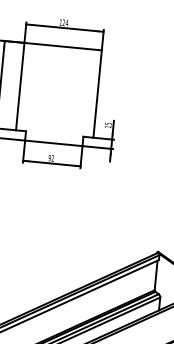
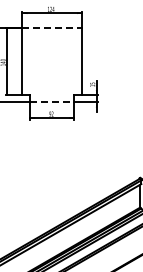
line: (63, 46) -> (52, 27), solid -> dashed
line: (54, 143) -> (52, 102), solid -> dashed

